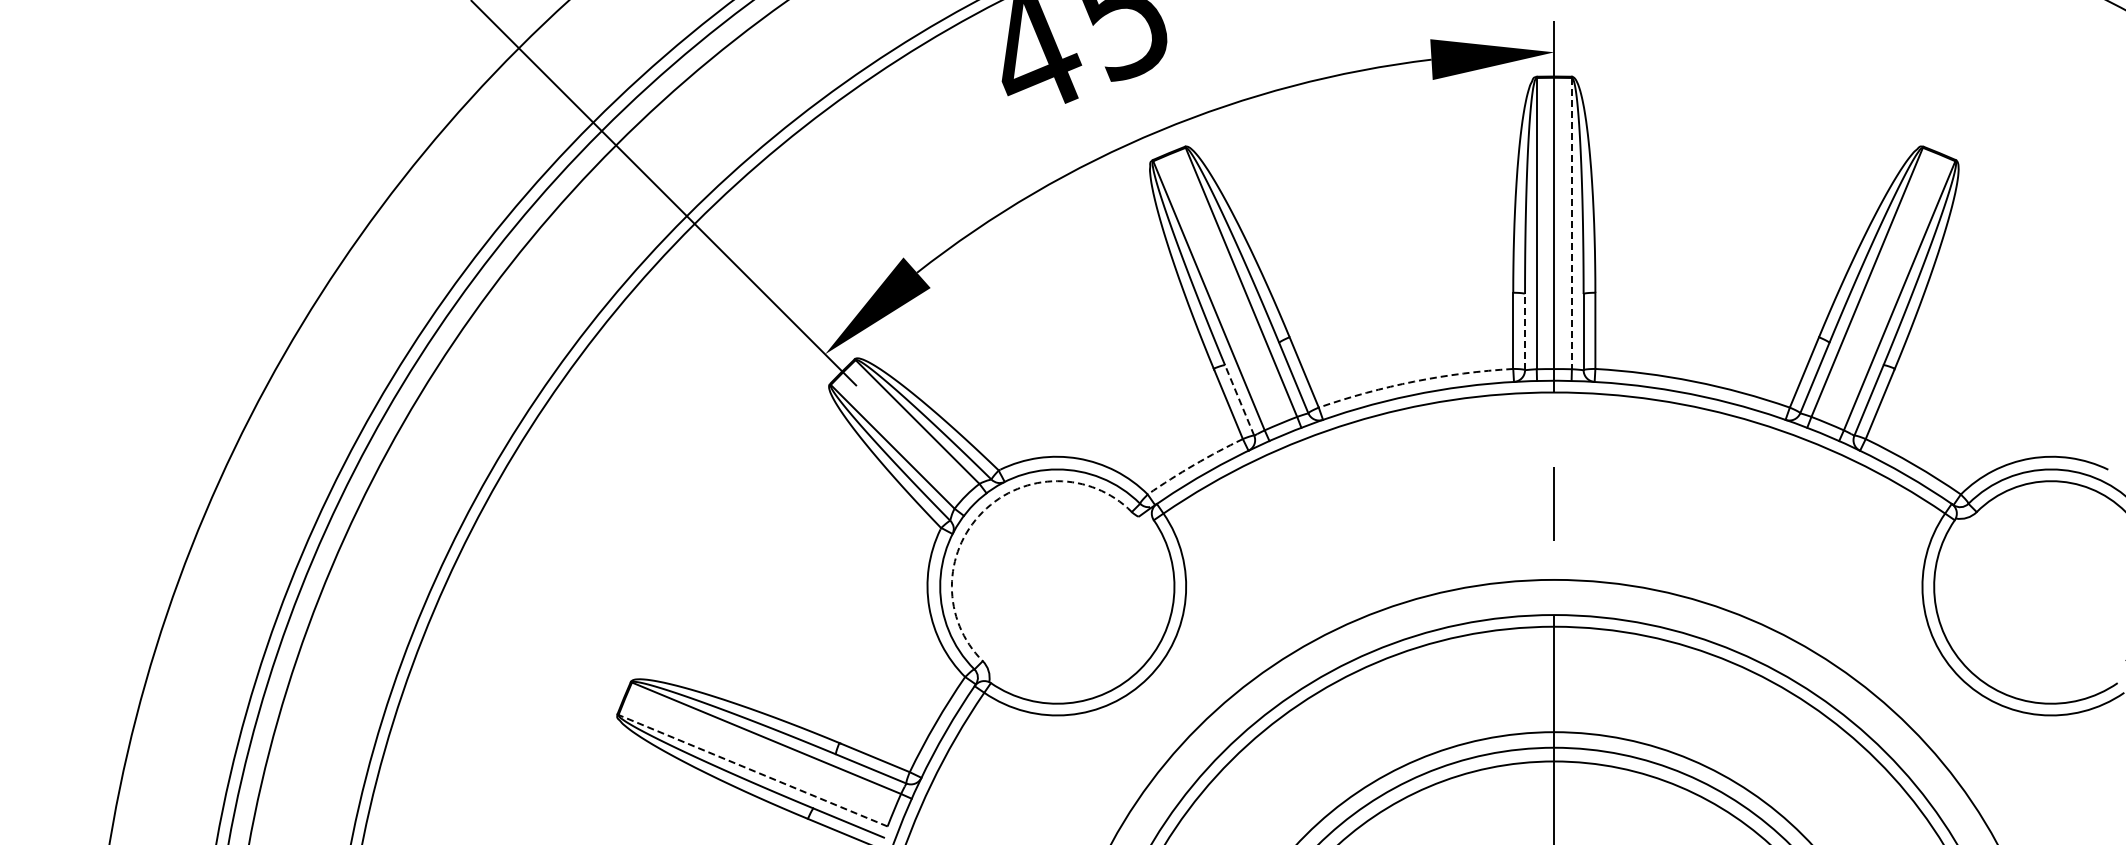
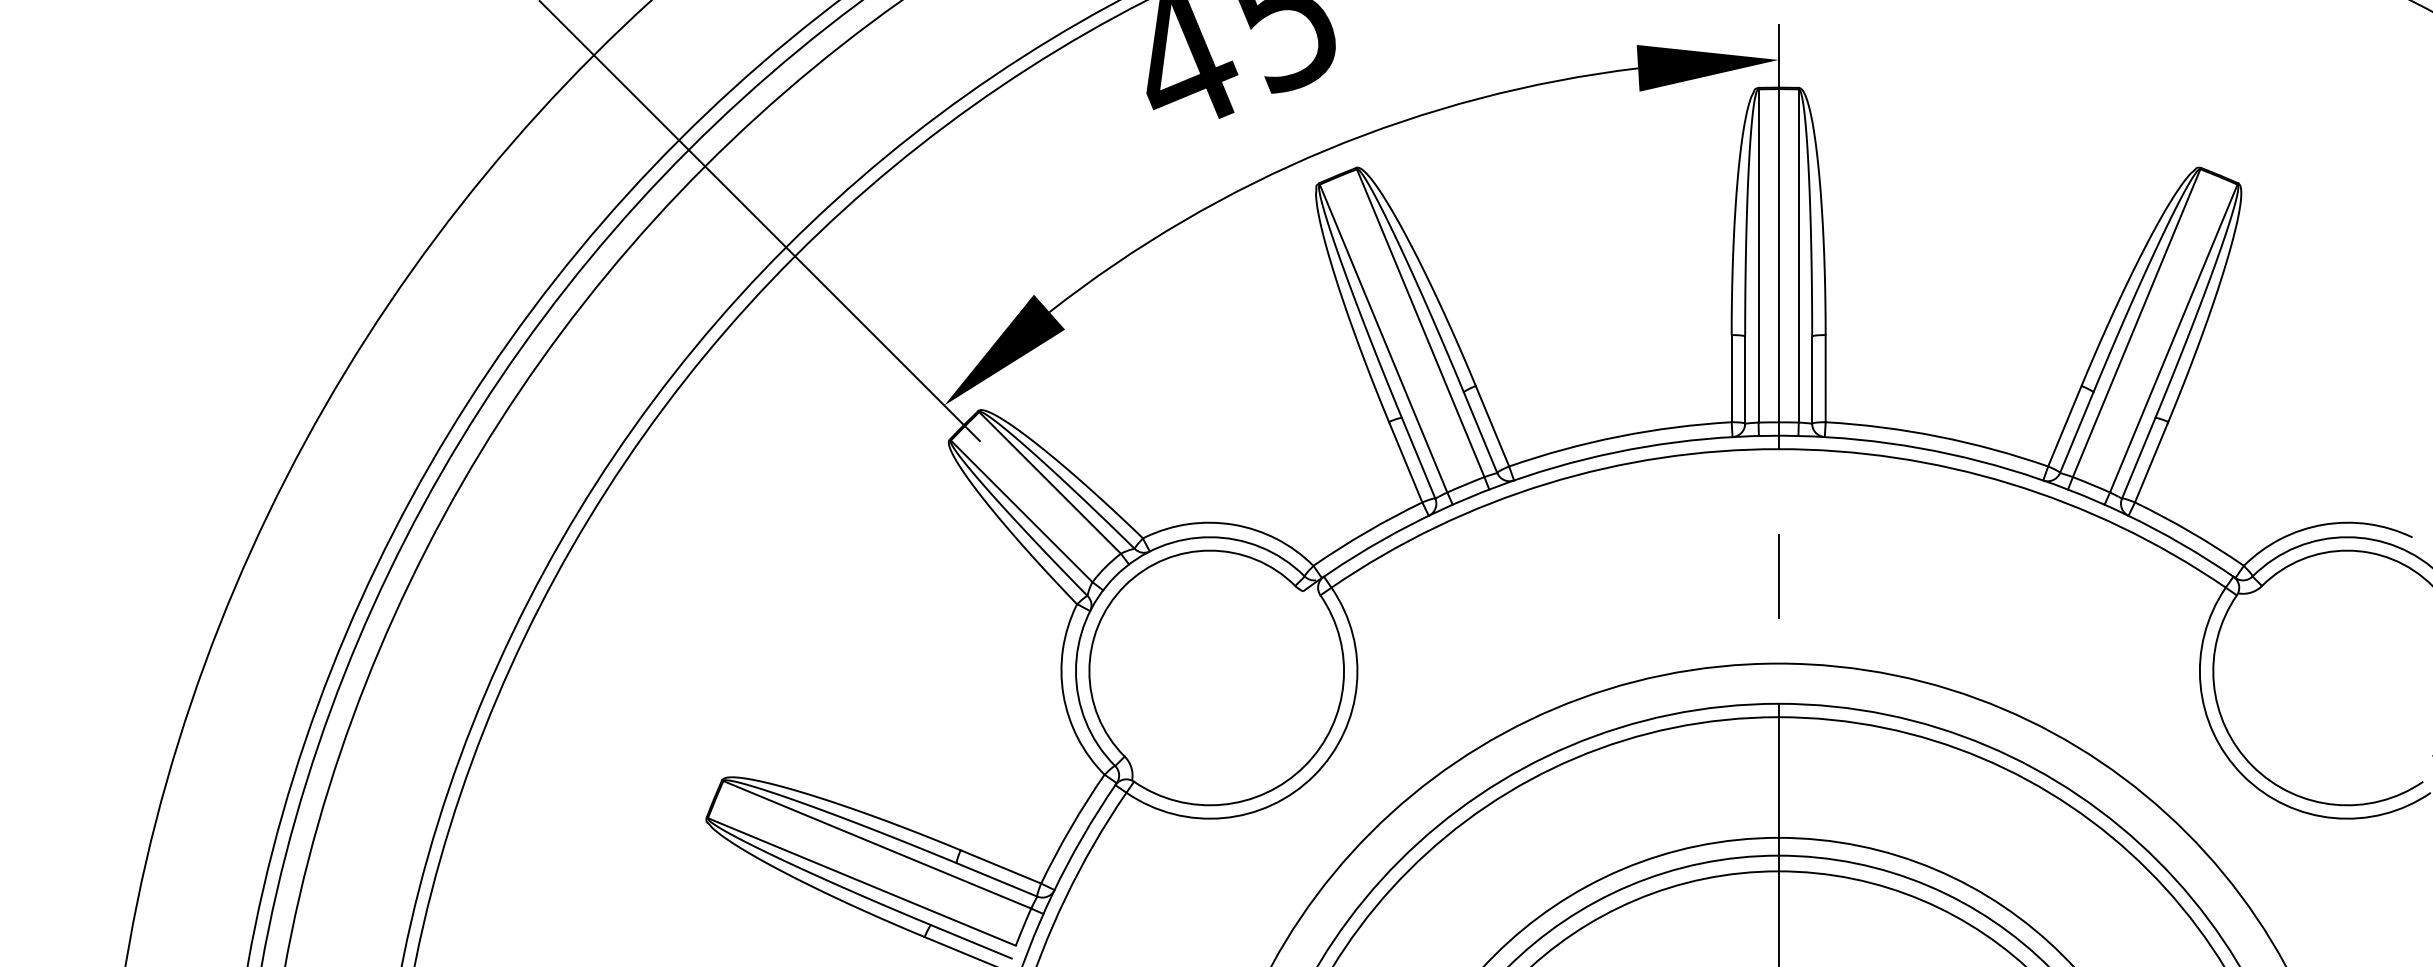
line: (1571, 223) -> (1798, 255), dashed -> solid
line: (1525, 331) -> (1745, 379), dashed -> solid
arc: (1414, 381) -> (1618, 436), dashed -> solid
line: (1239, 400) -> (1418, 458), dashed -> solid
arc: (1194, 464) -> (1366, 531), dashed -> solid
arc: (982, 512) -> (1124, 586), dashed -> solid
line: (753, 770) -> (862, 881), dashed -> solid

